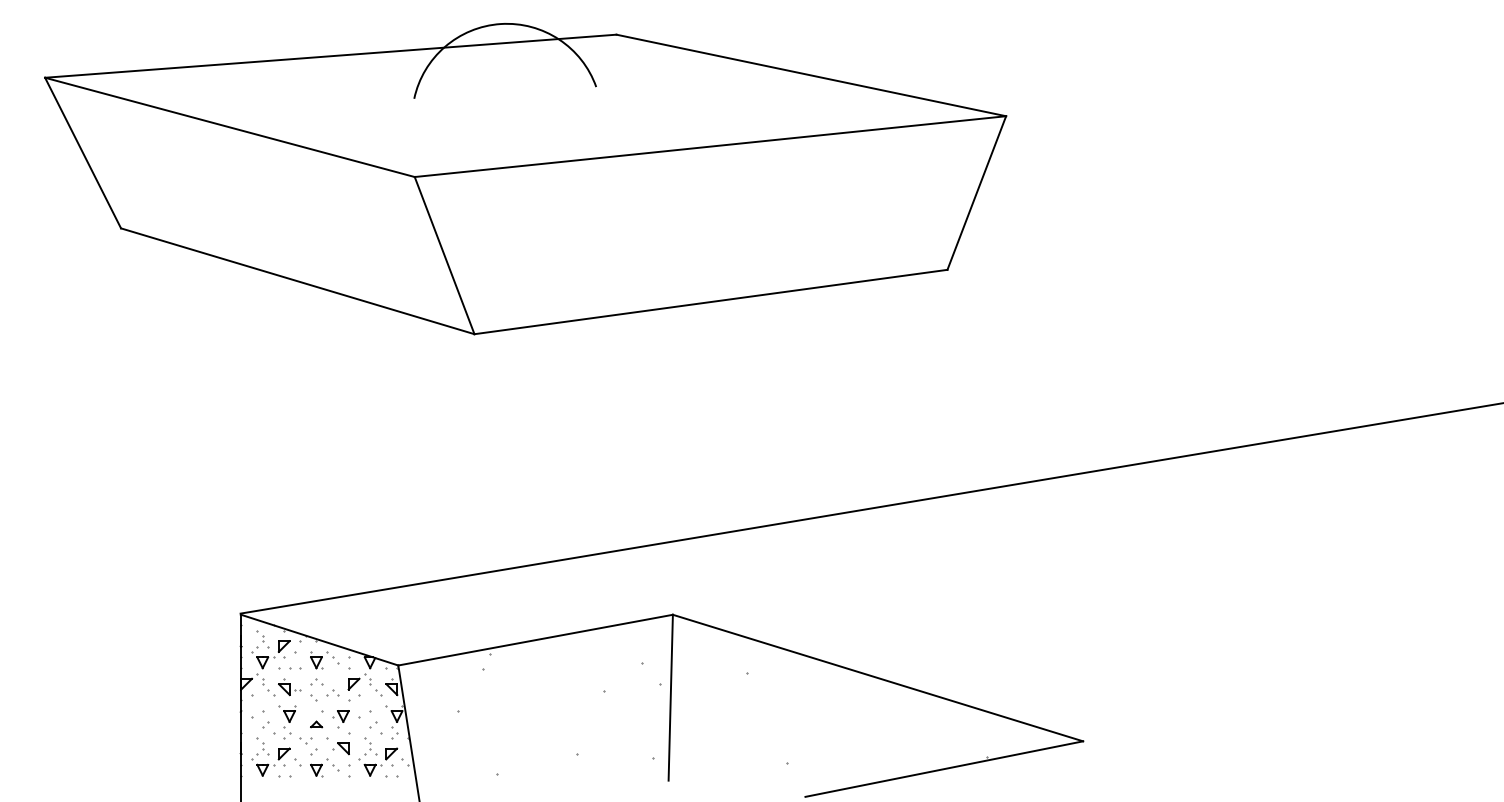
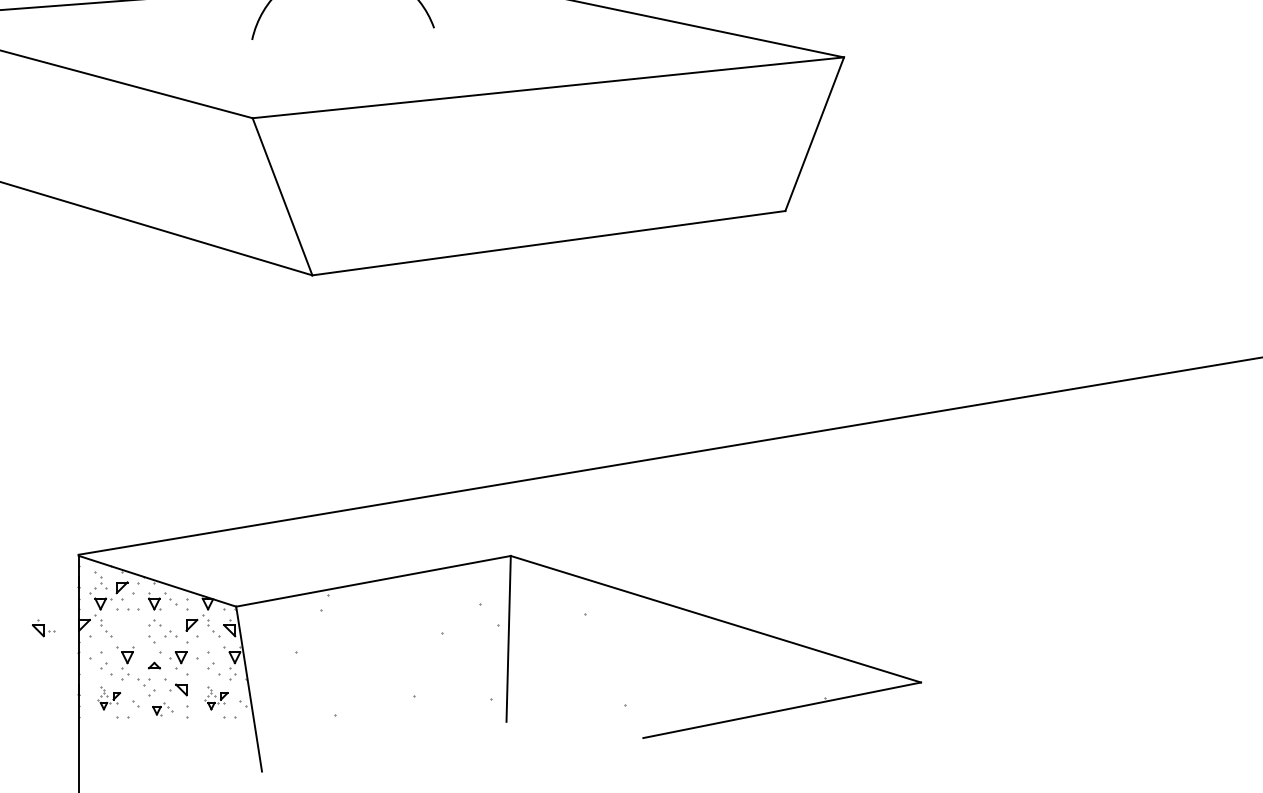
part: (289, 687) -> (43, 628), moved
part: (270, 756) -> (108, 697), size x0.6
part: (378, 756) -> (216, 697), size x0.6
part: (324, 767) -> (162, 708), size x0.7

